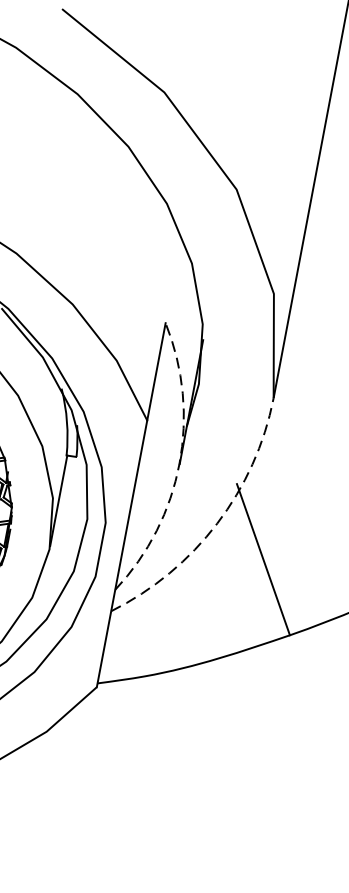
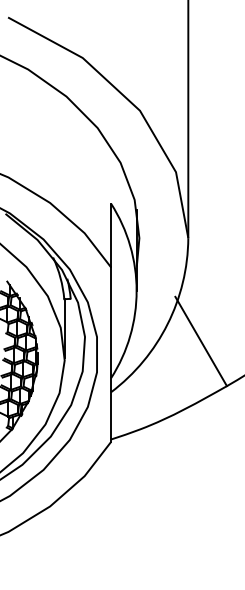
arc: (179, 463) -> (136, 290), dashed -> solid
arc: (216, 523) -> (167, 324), dashed -> solid

